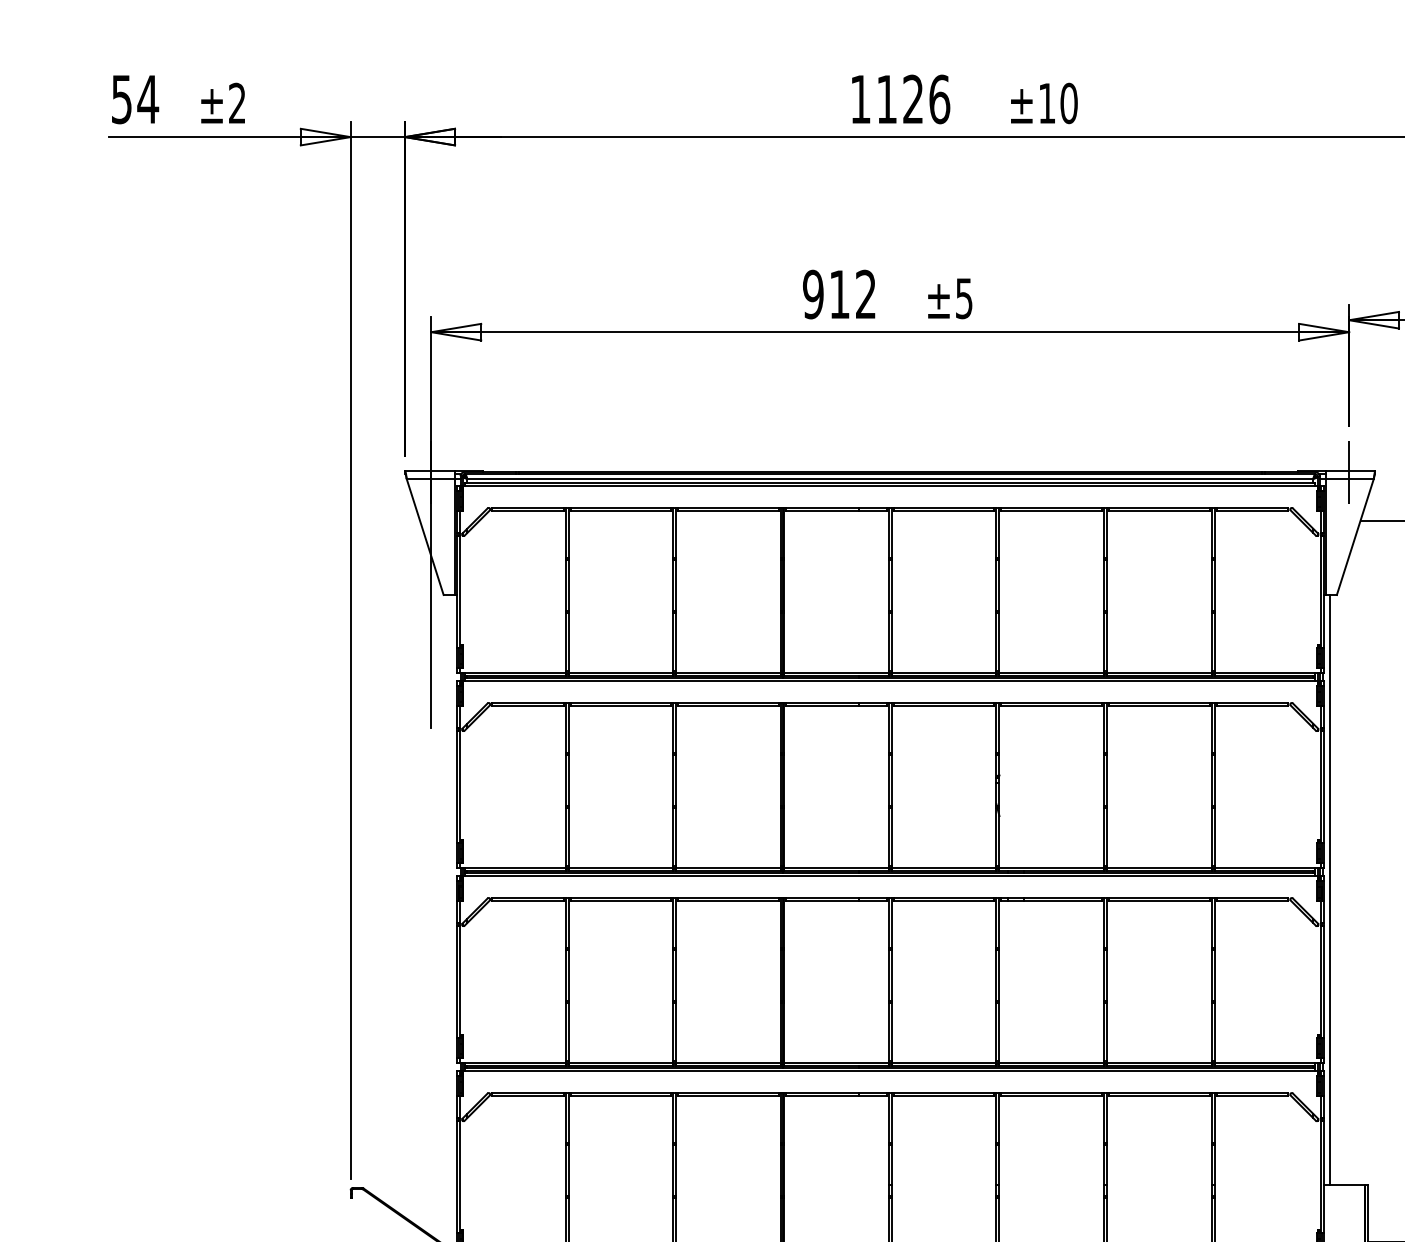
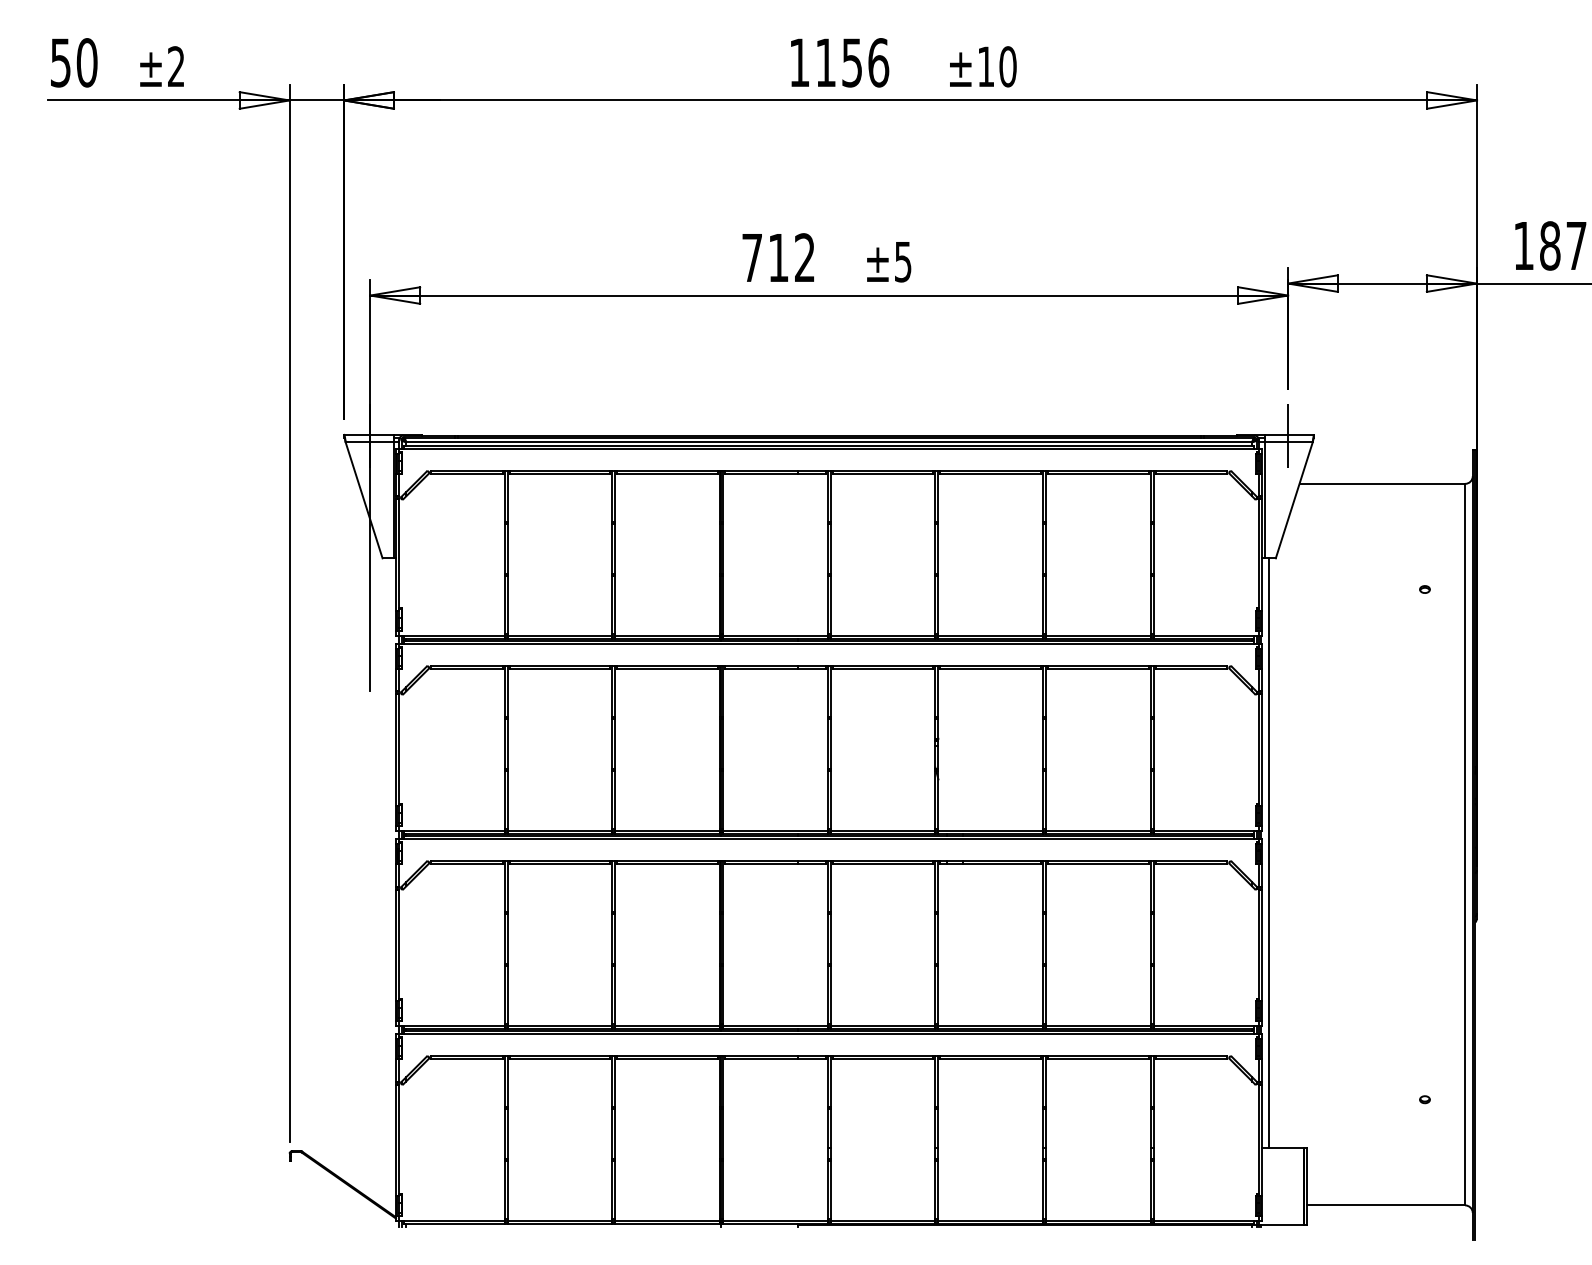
text: (148, 99) -> (87, 62), 54 -> 50
text: (912, 99) -> (851, 62), 1126 -> 1156
text: (812, 294) -> (751, 257), 912 -> 712

